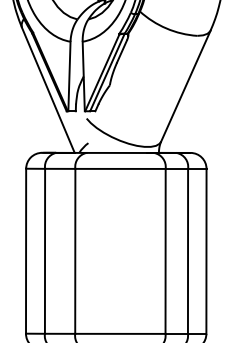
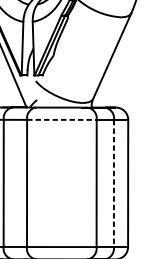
line: (121, 168) -> (62, 119), solid -> dashed
line: (188, 251) -> (114, 183), solid -> dashed

